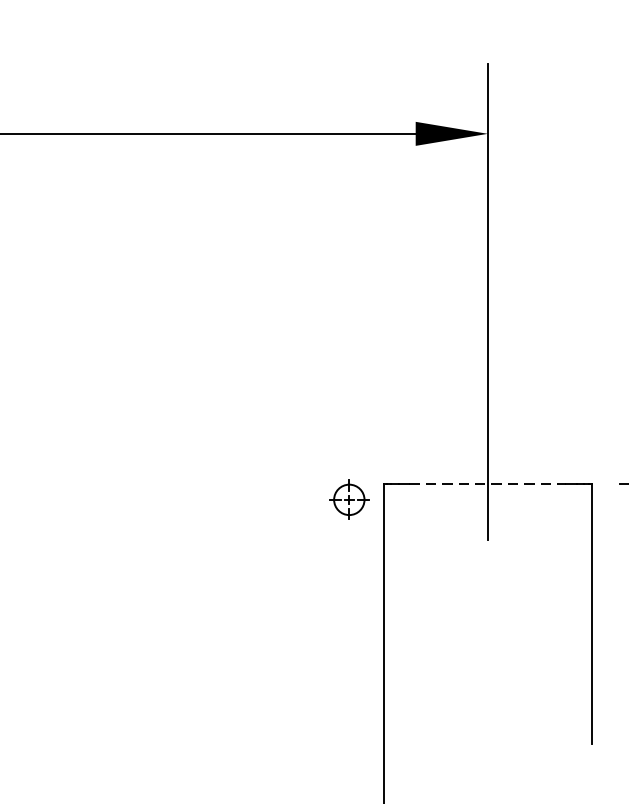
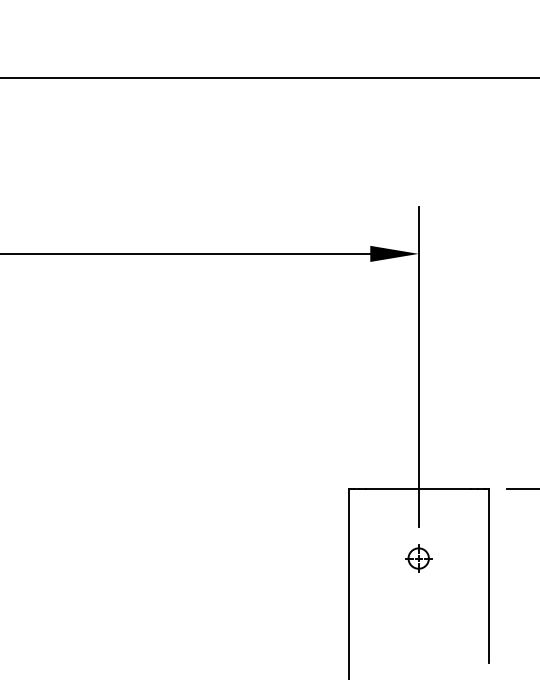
line: (487, 483) -> (418, 488), dashed -> solid
part: (348, 499) -> (418, 558), moved

